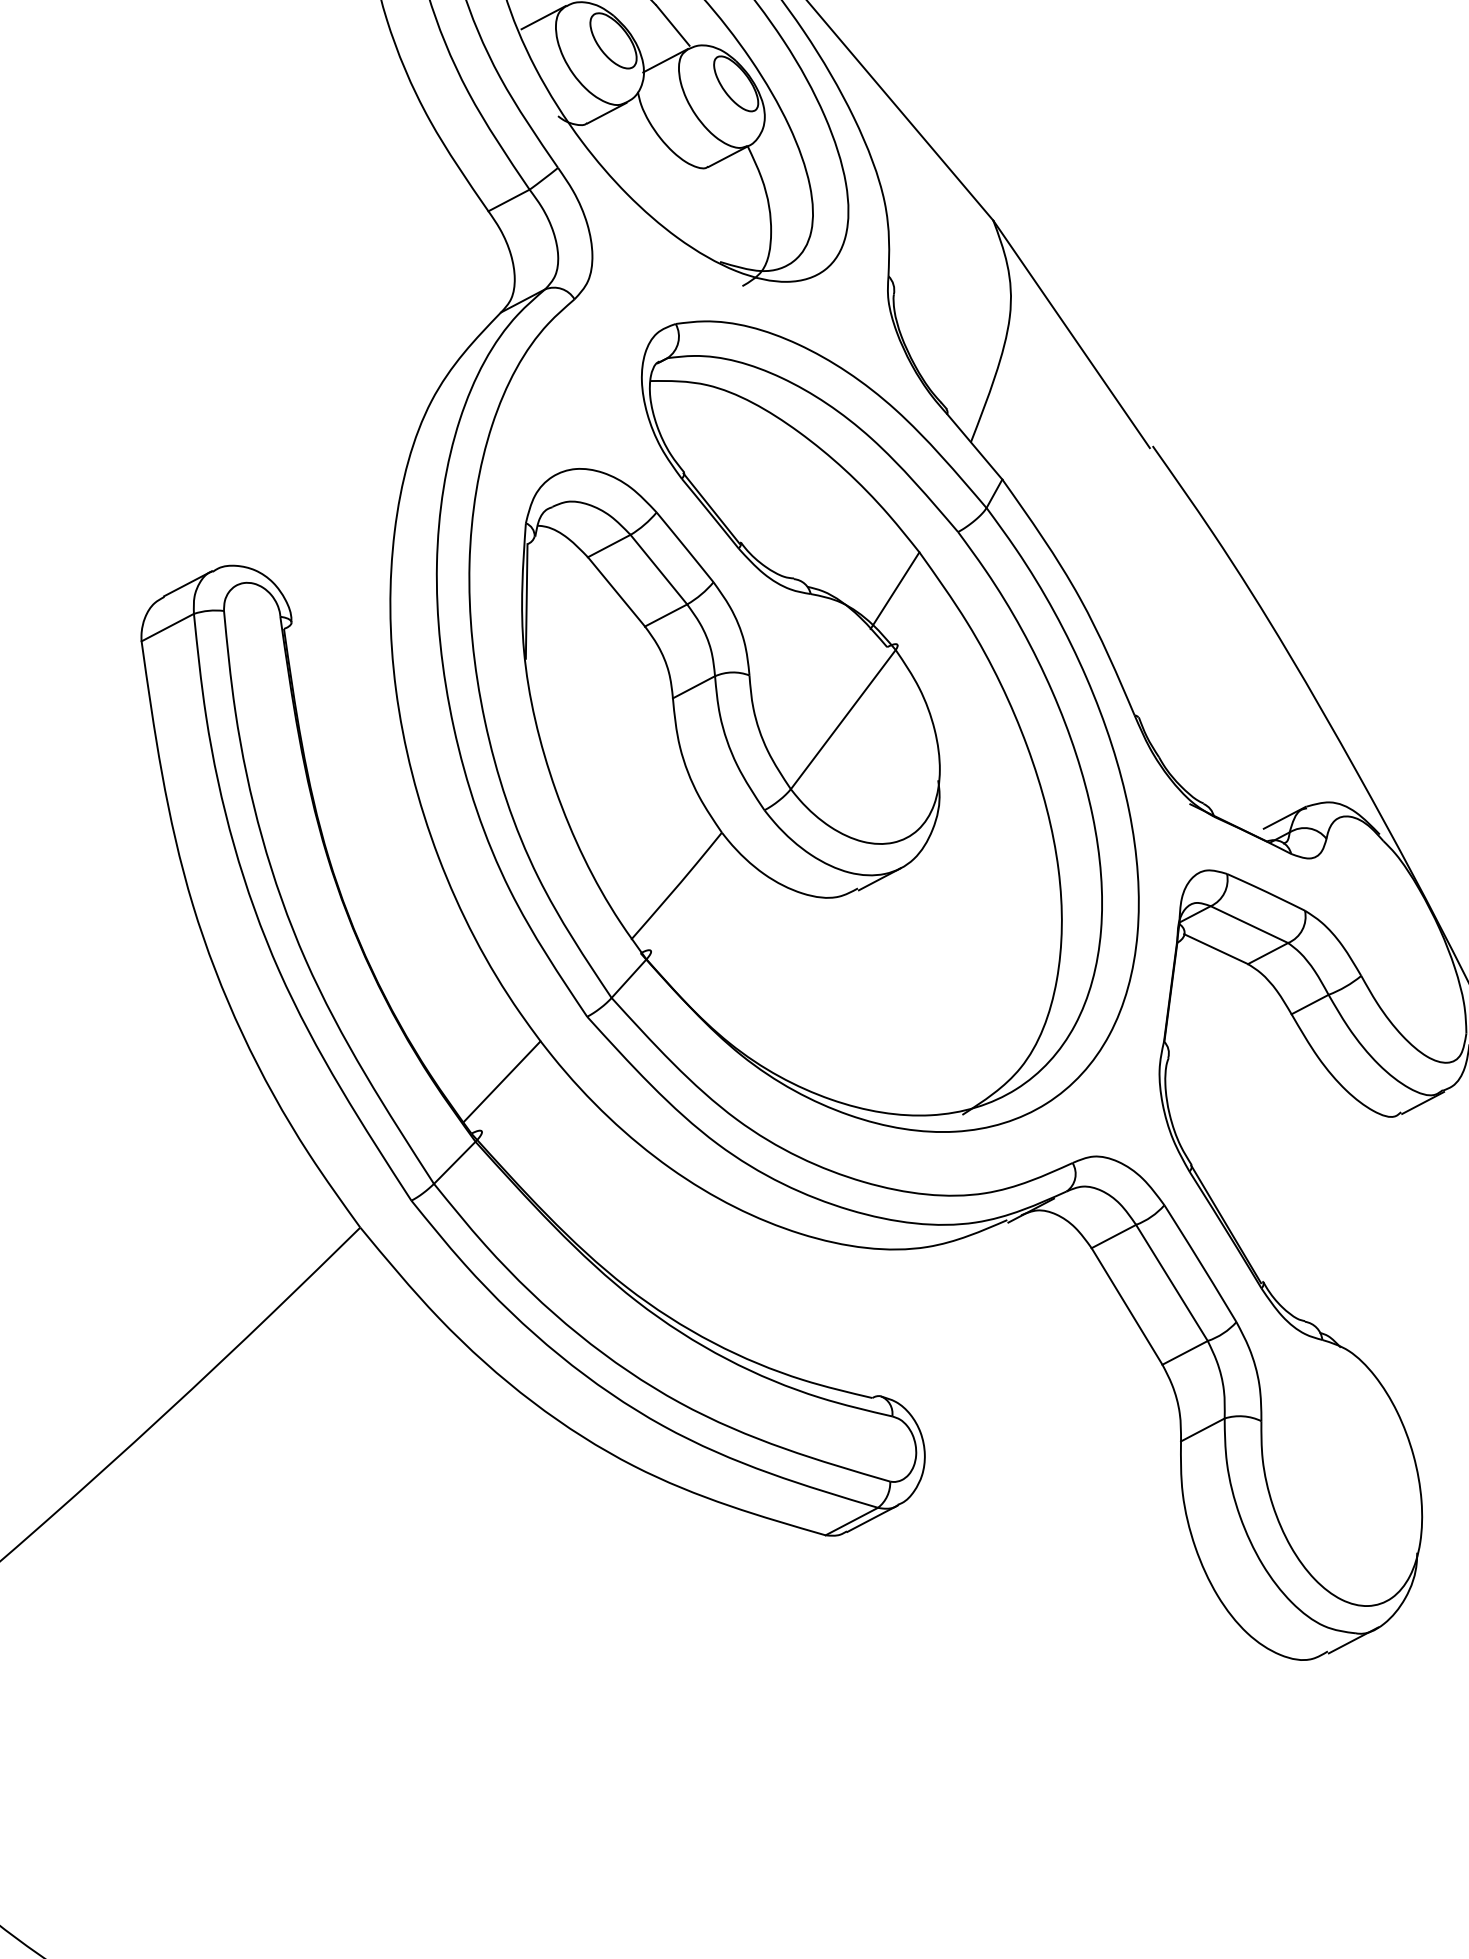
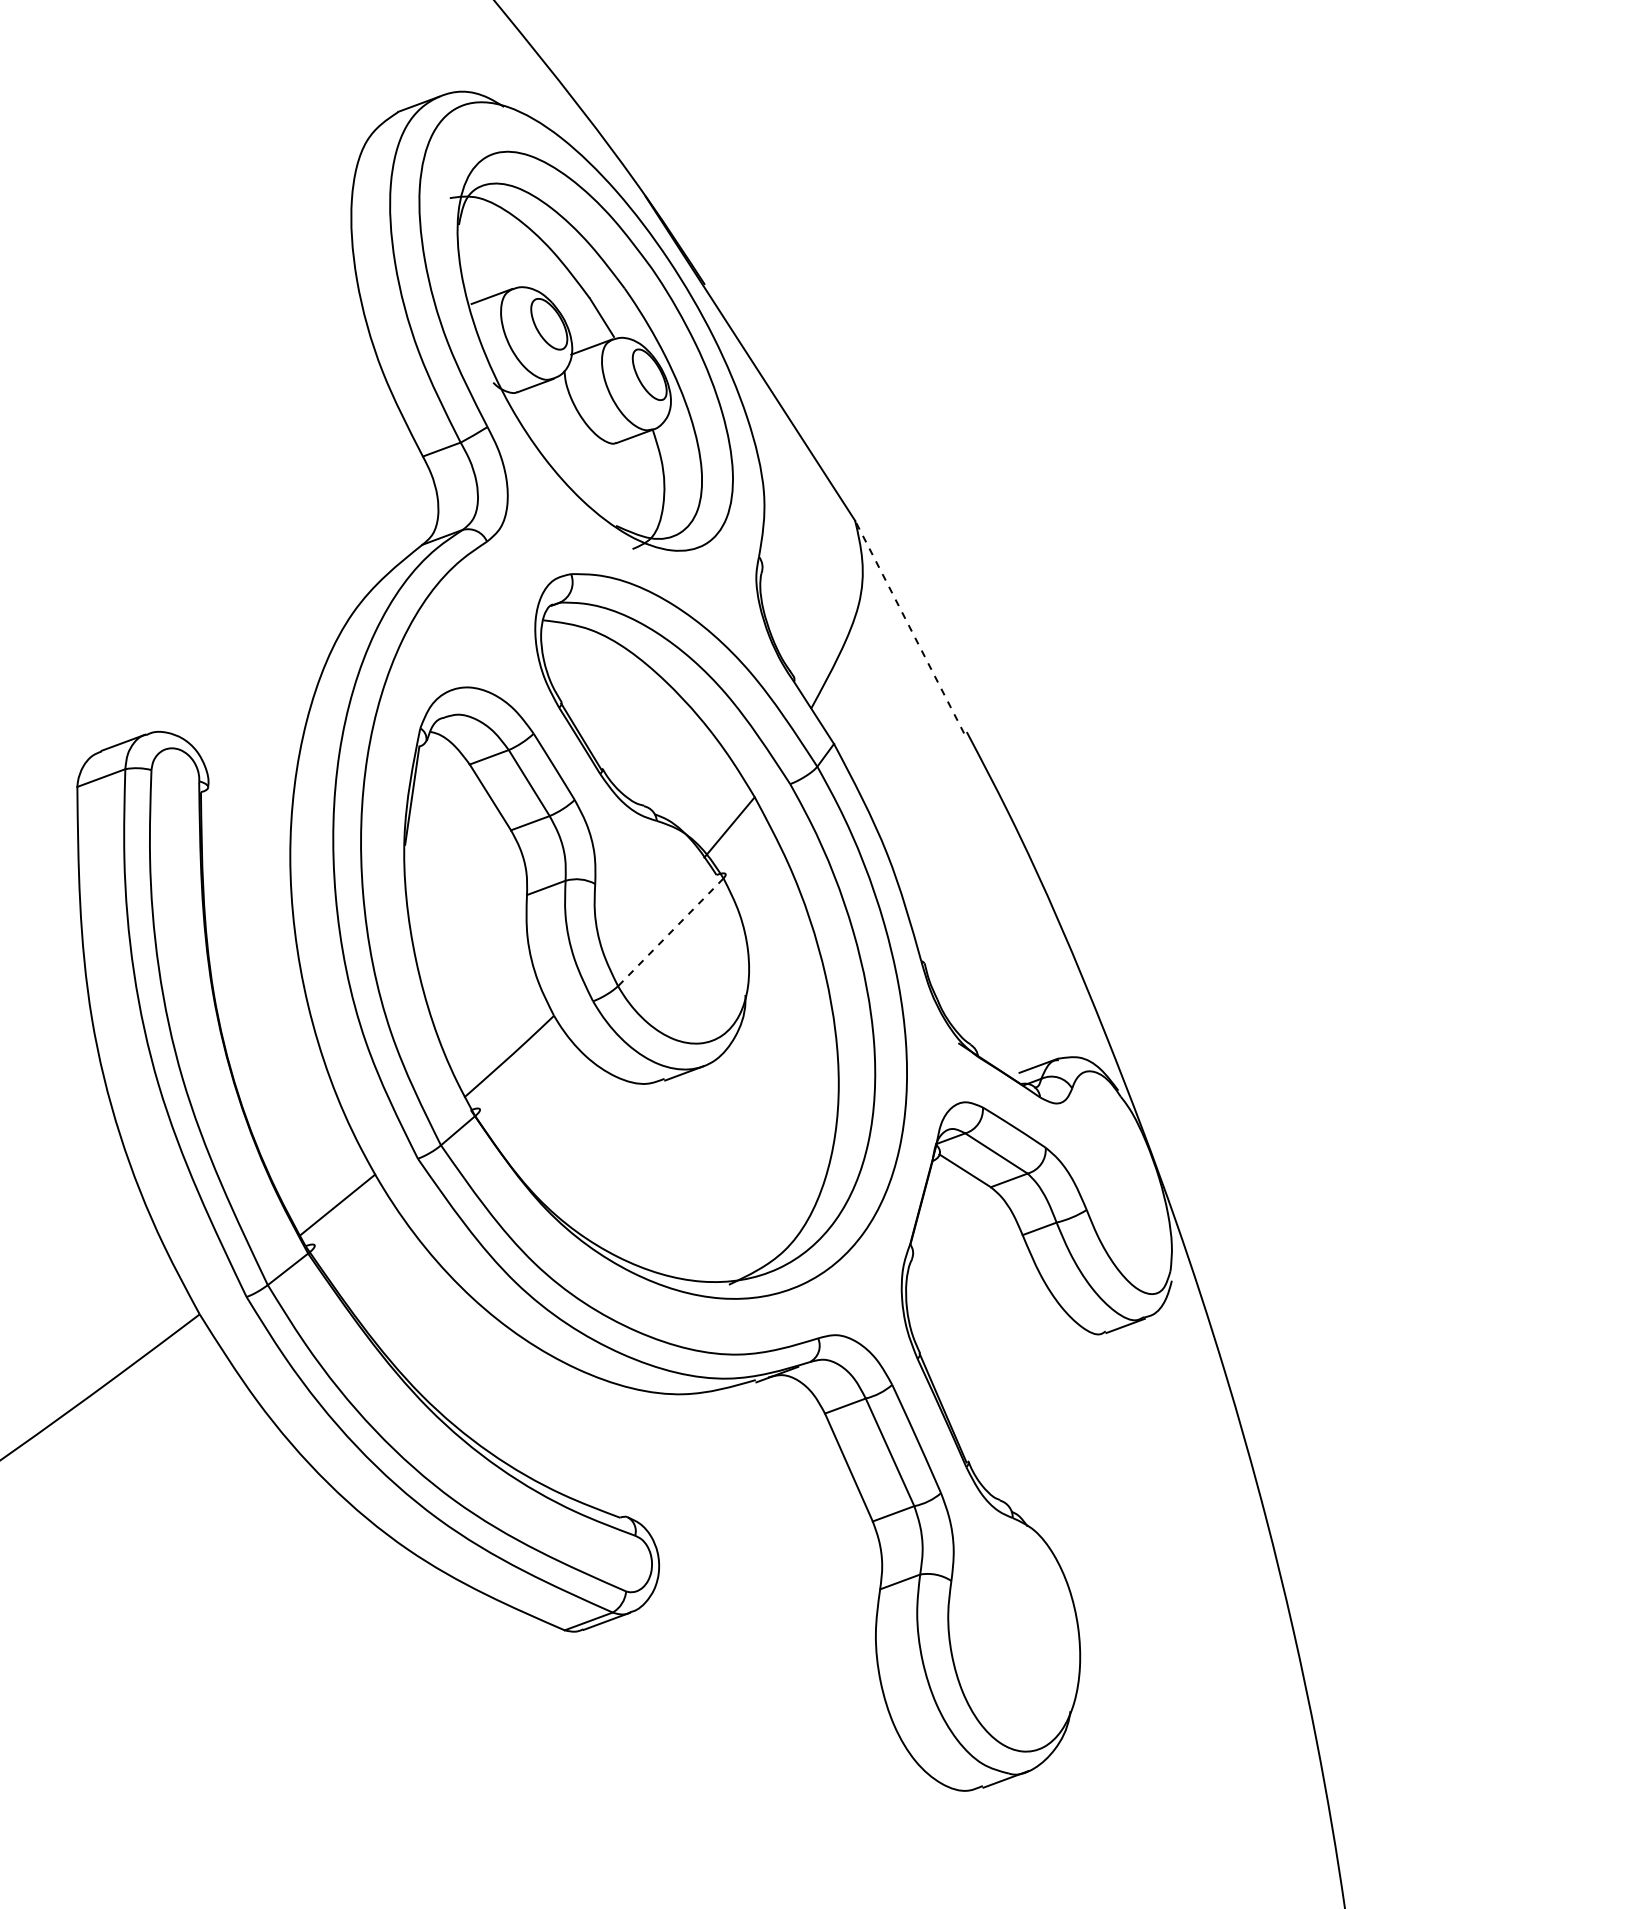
line: (1071, 333) -> (909, 626), solid -> dashed
line: (842, 719) -> (670, 932), solid -> dashed

